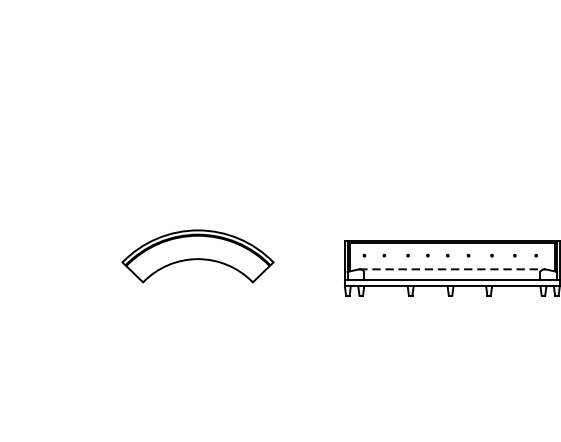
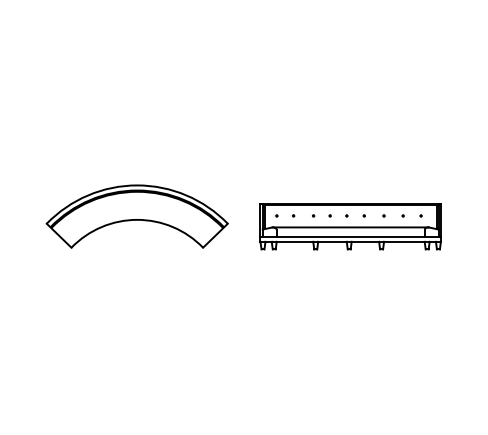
part: (197, 256) -> (136, 216), size x1.43
line: (453, 269) -> (351, 227), dashed -> solid

